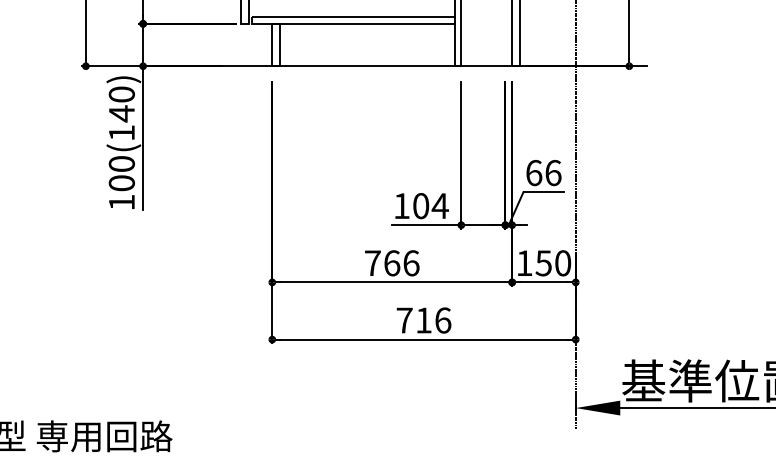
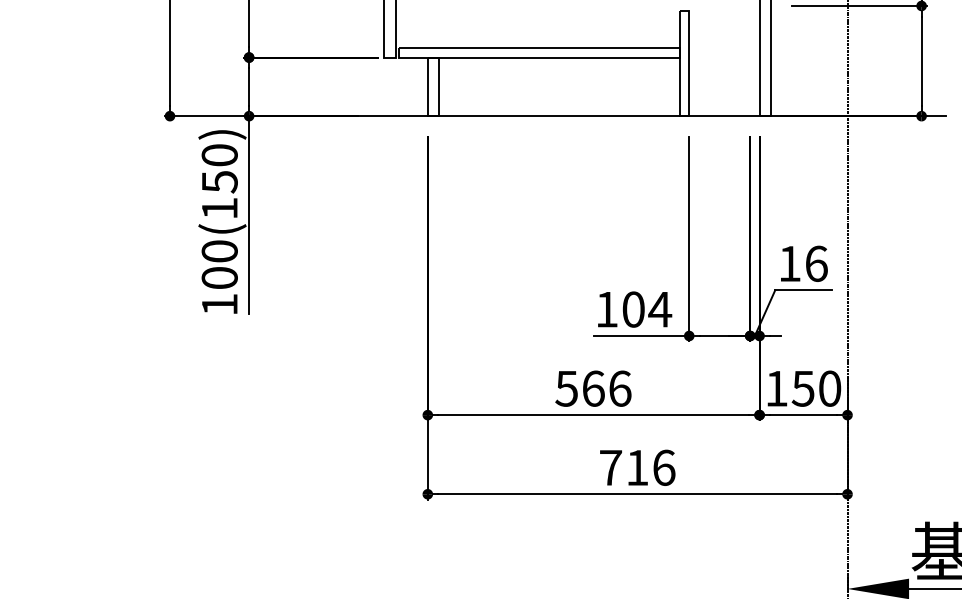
text: (121, 113) -> (219, 181), 100(140) -> 100(150)
text: (534, 173) -> (790, 264), 66 -> 16
text: (372, 263) -> (566, 388), 766 -> 566

